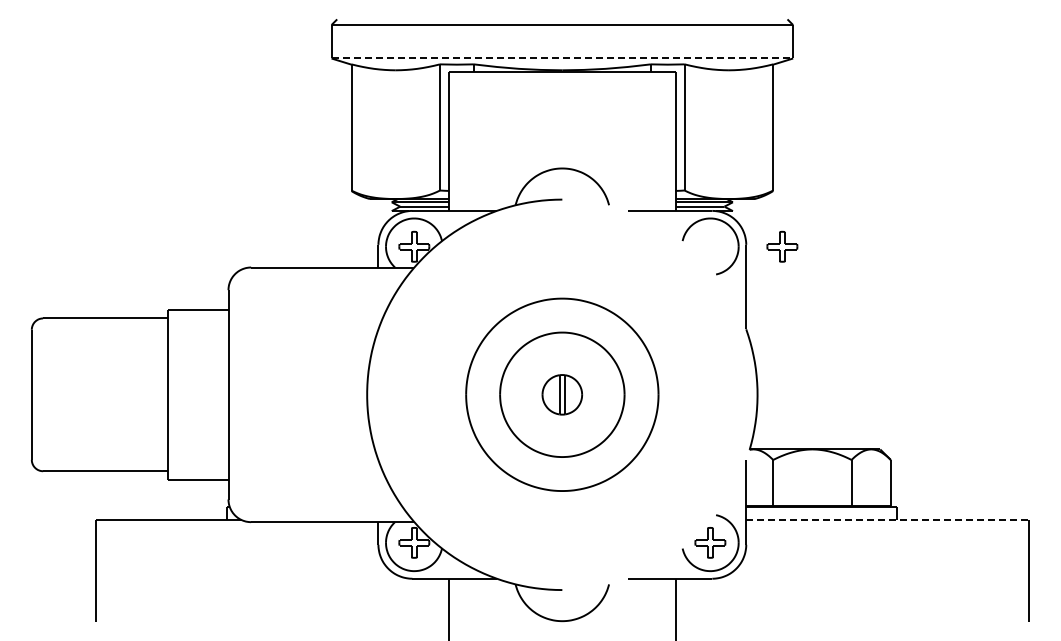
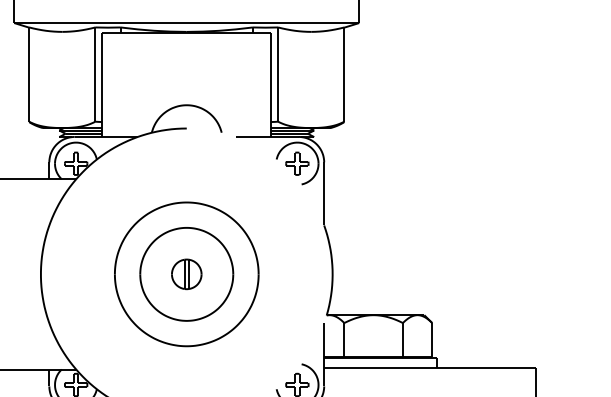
line: (562, 58) -> (186, 23), dashed -> solid
part: (782, 246) -> (297, 163), moved
line: (888, 520) -> (430, 368), dashed -> solid

